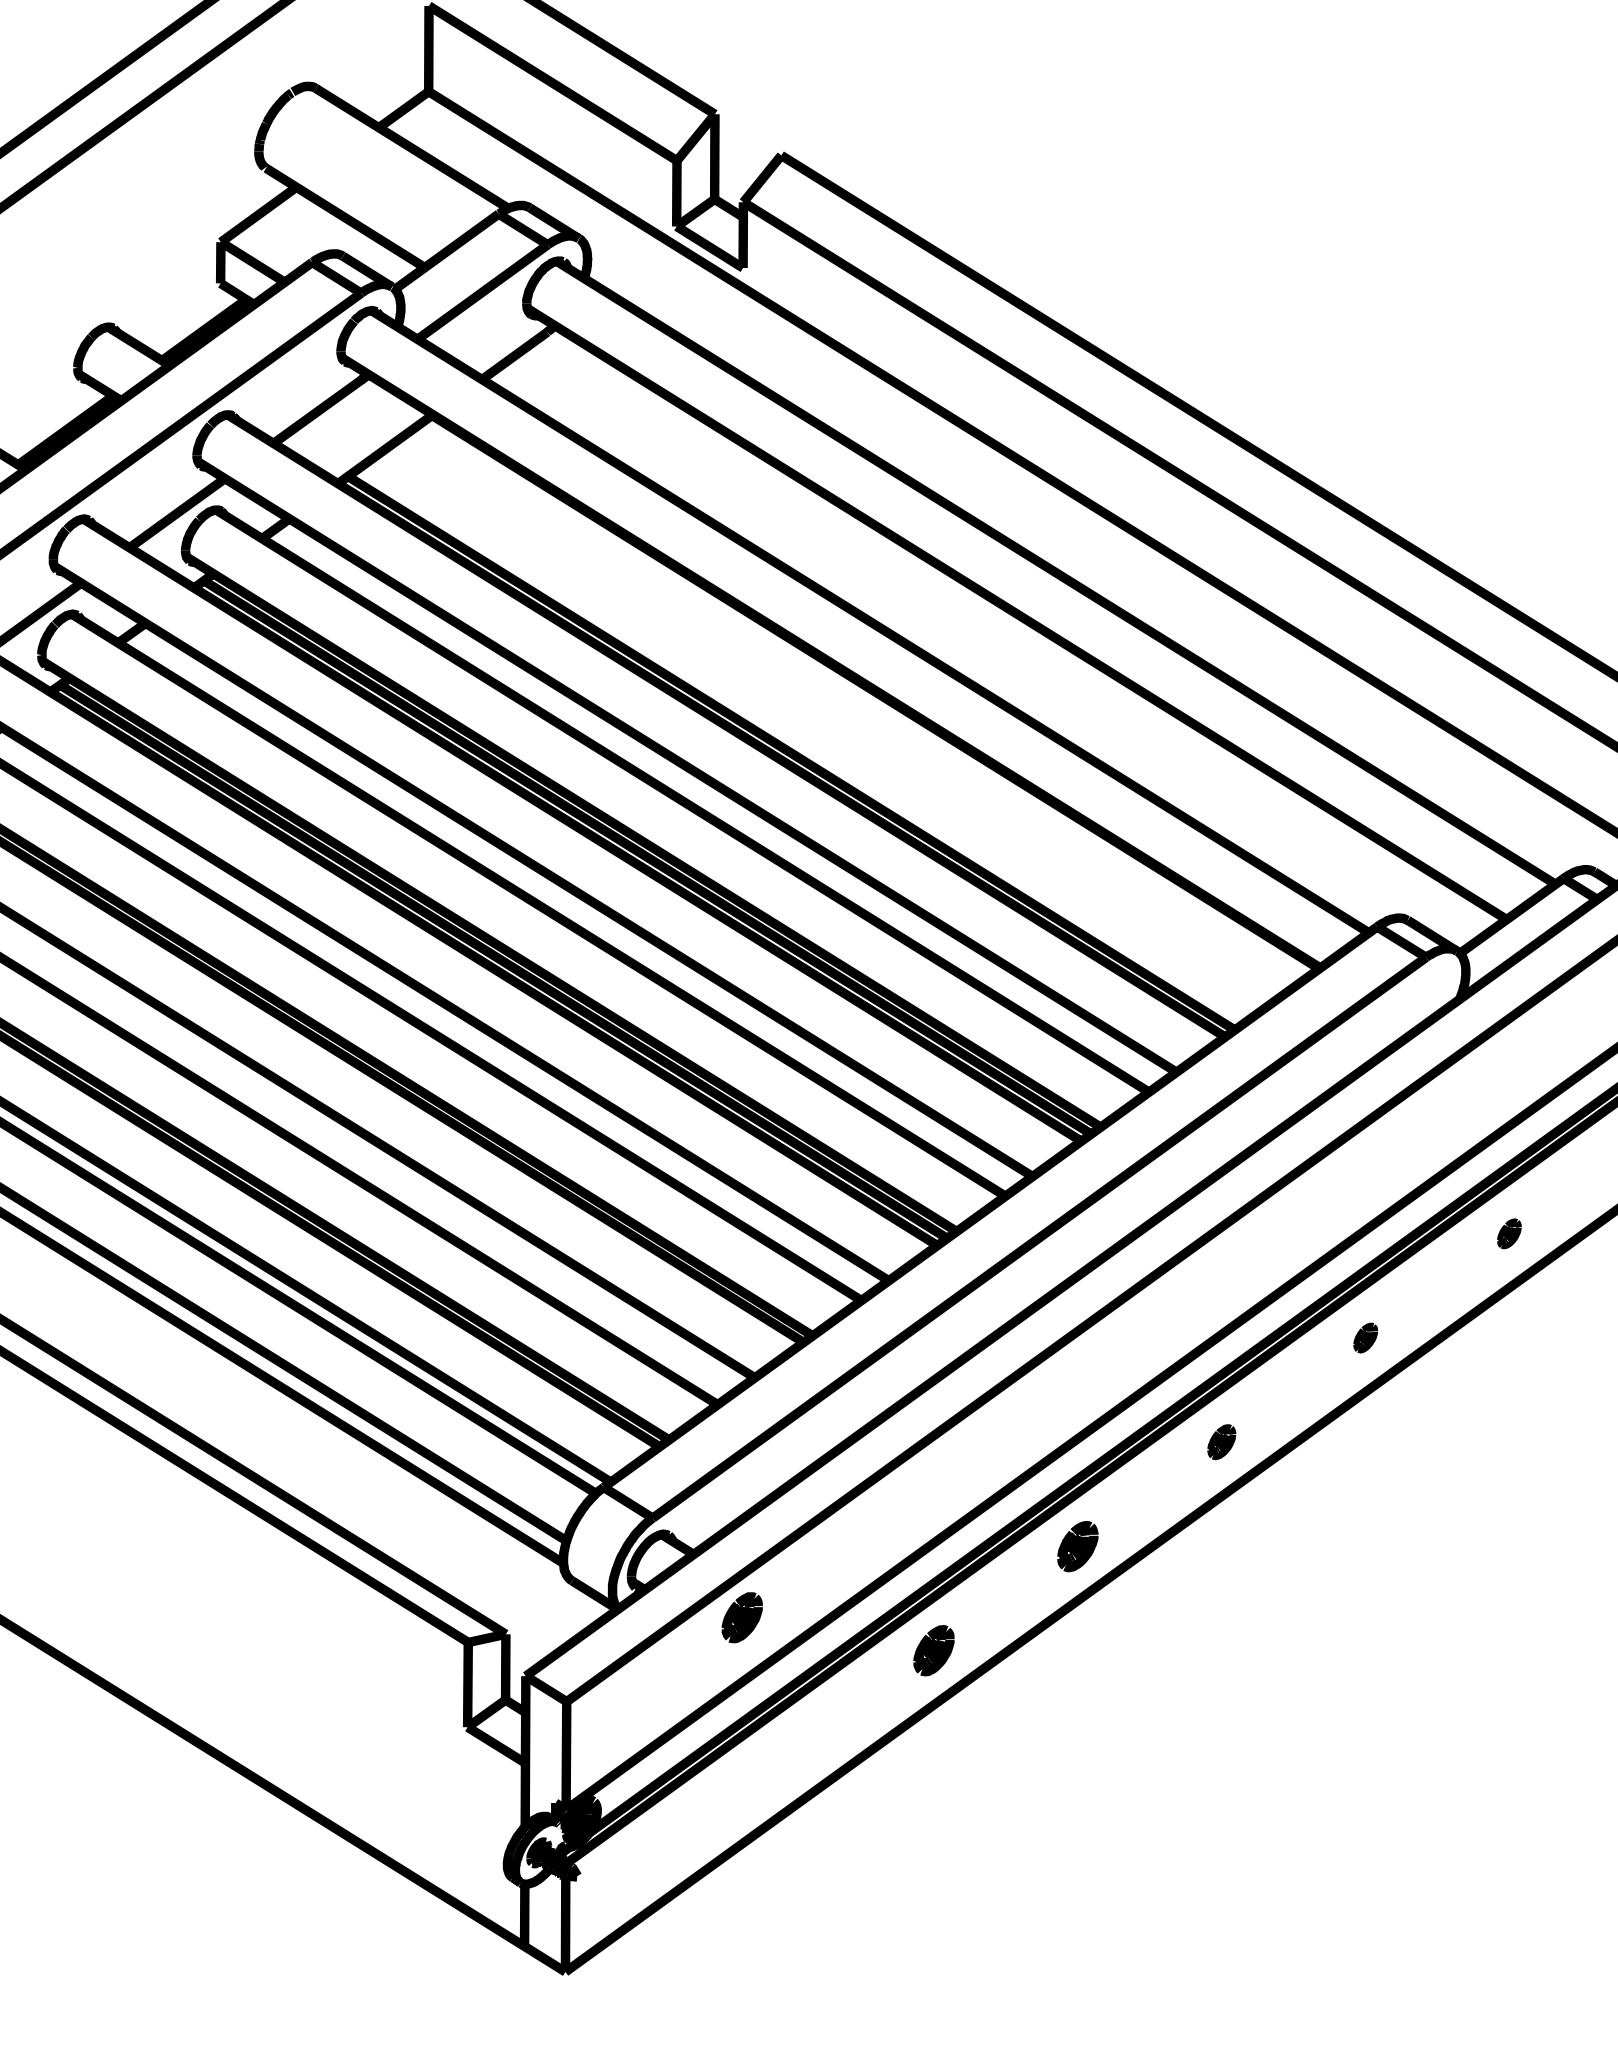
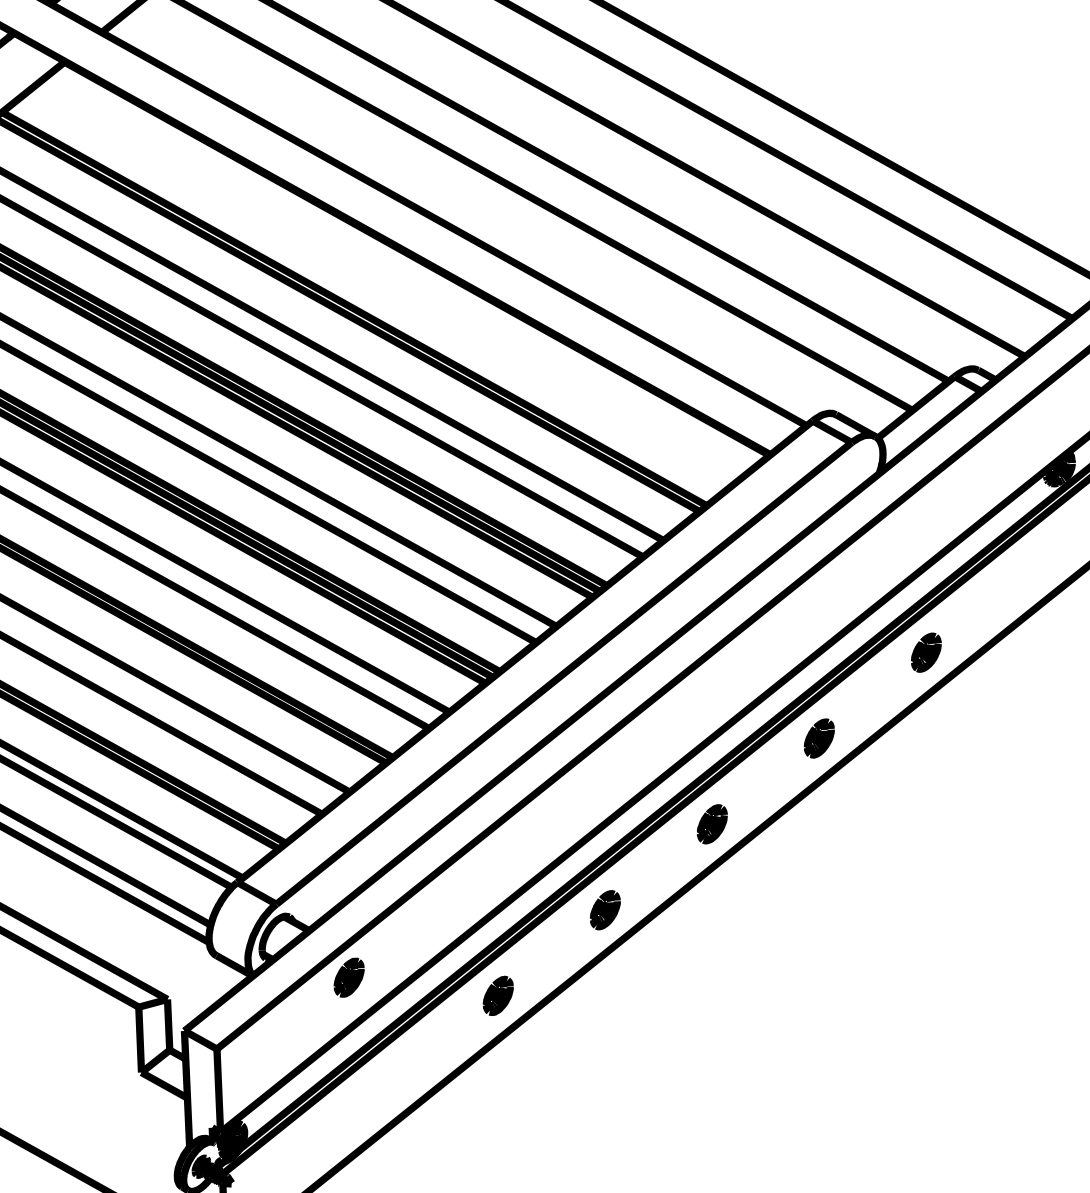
part: (1509, 1233) -> (926, 652), size x1.67
part: (1365, 1337) -> (819, 738), size x1.67
part: (1221, 1441) -> (712, 823), size x1.43

